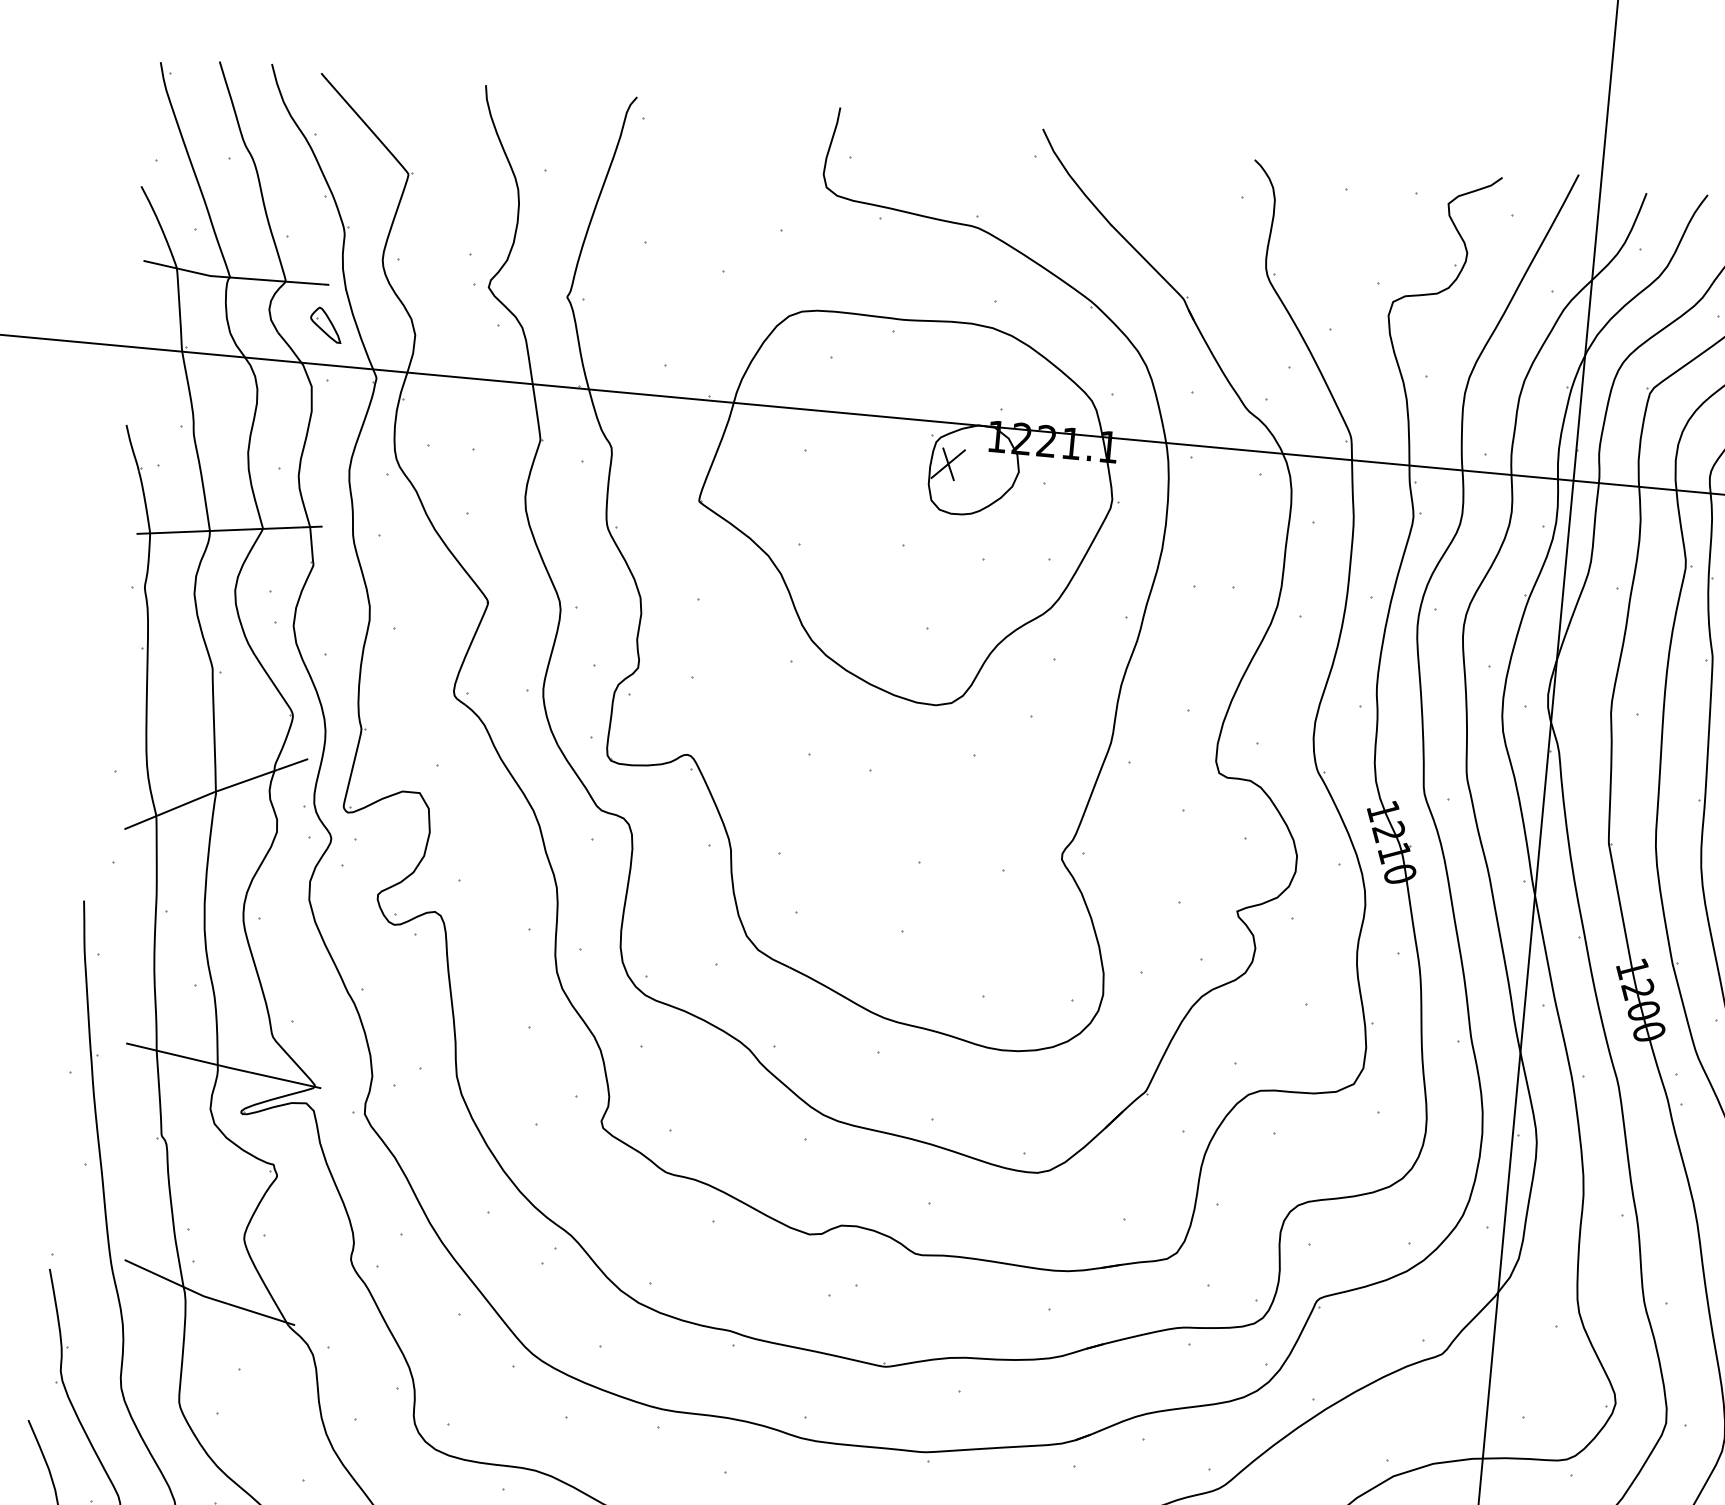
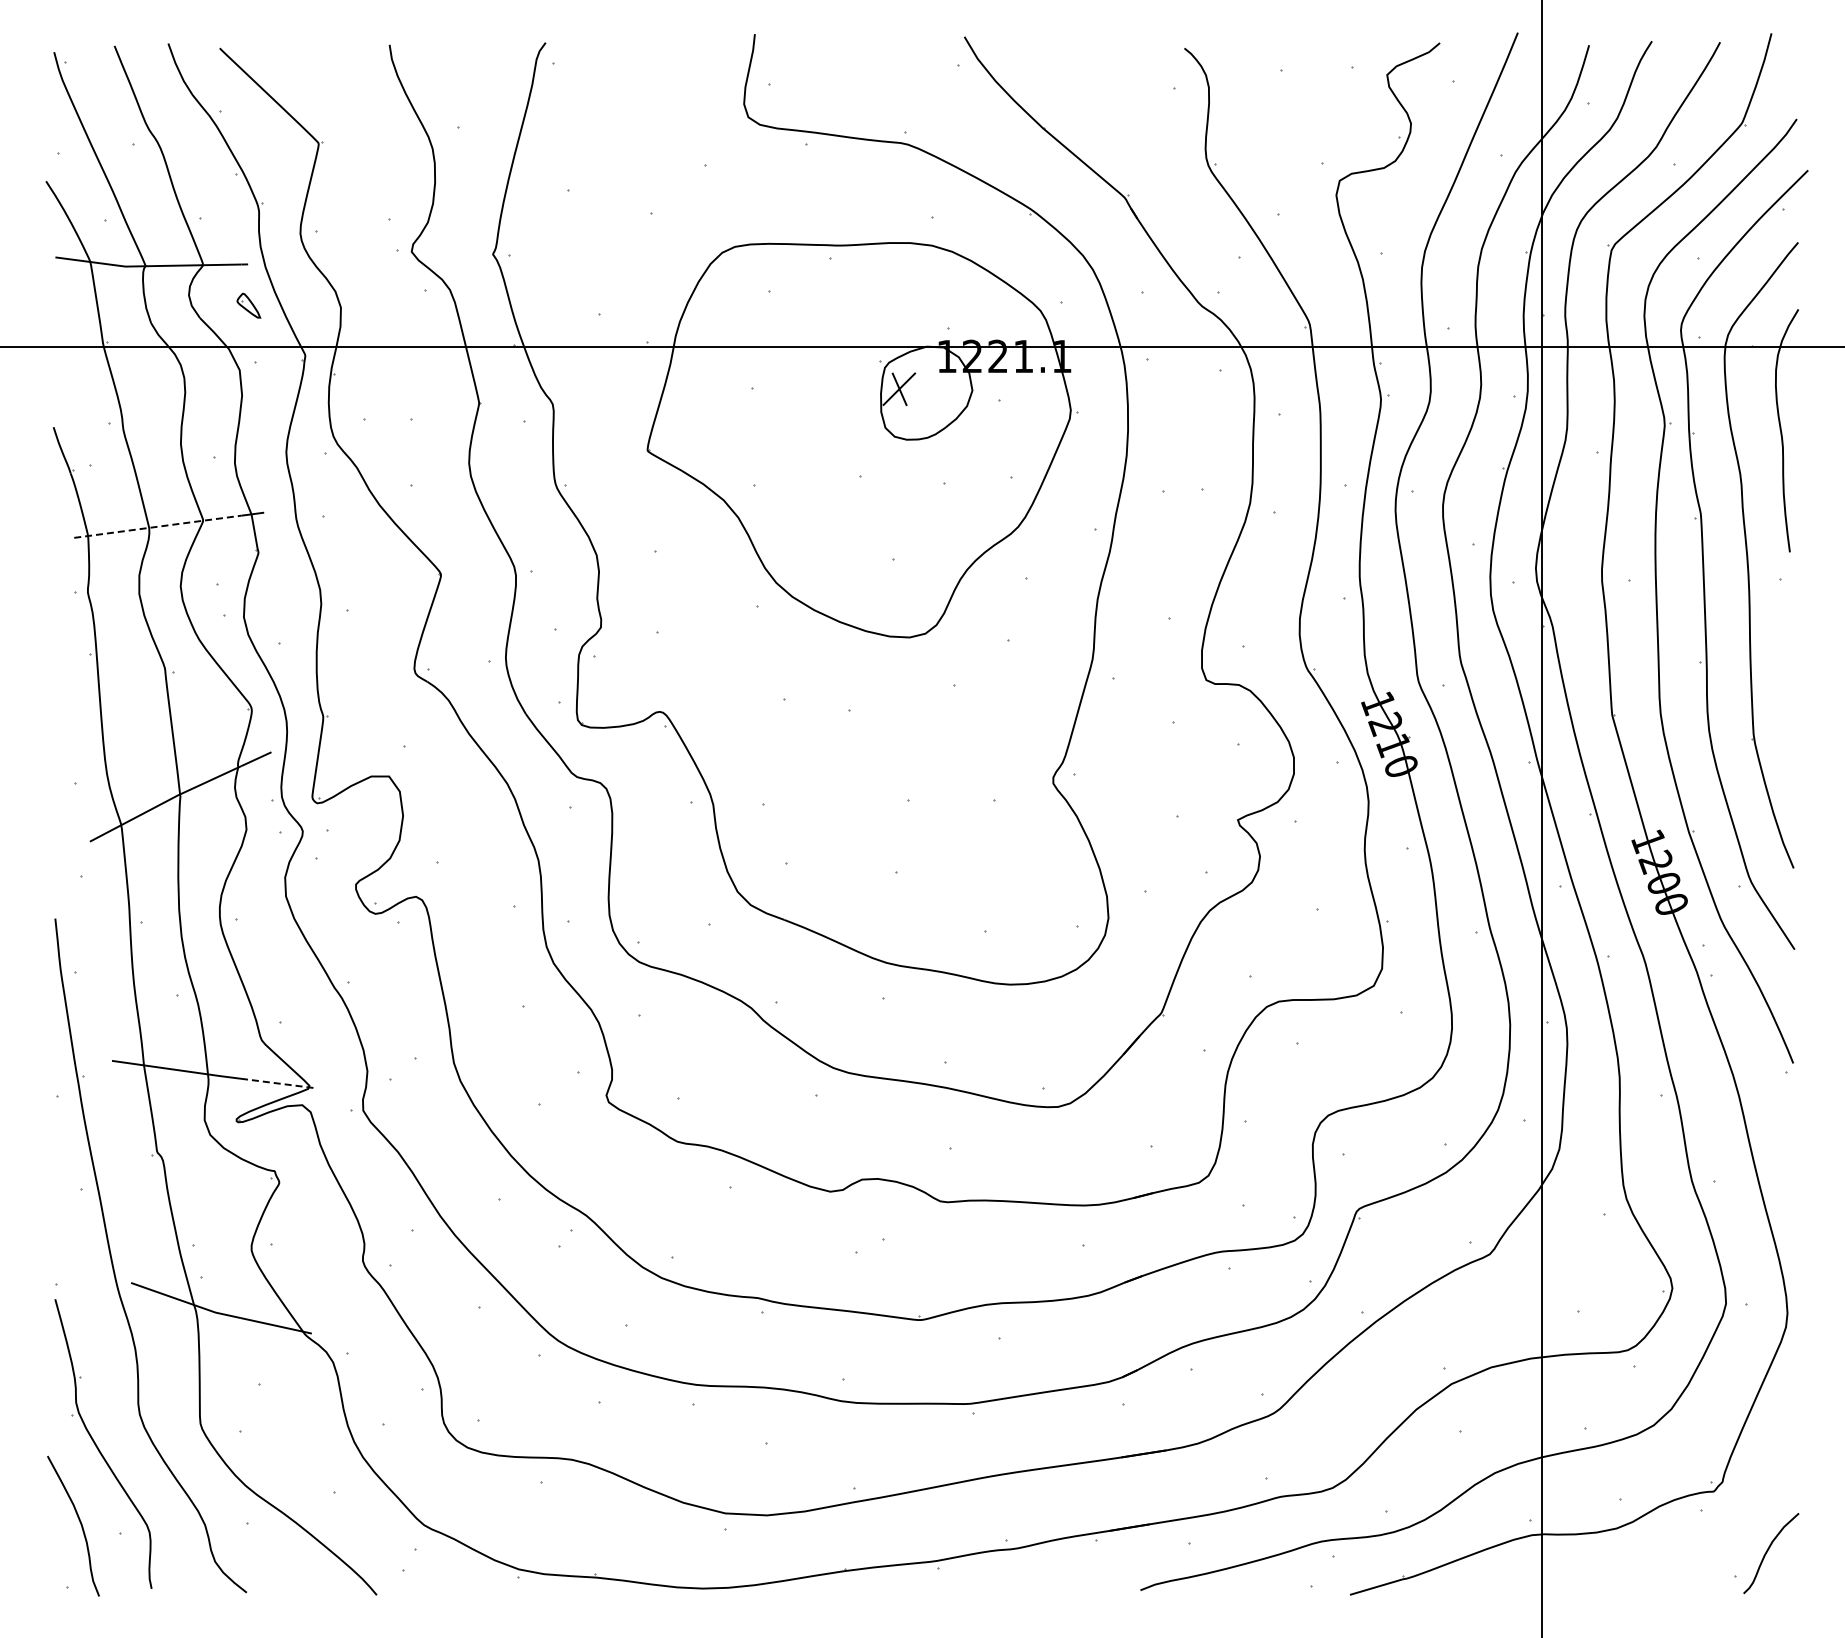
part: (326, 324) -> (248, 305), size x0.7
line: (219, 530) -> (158, 526), solid -> dashed
line: (285, 1080) -> (278, 1083), solid -> dashed

